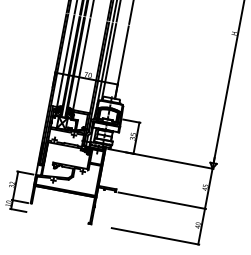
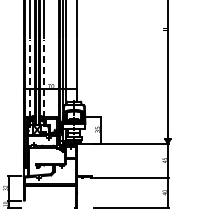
line: (65, 61) -> (30, 78), solid -> dashed
line: (82, 64) -> (44, 78), solid -> dashed

